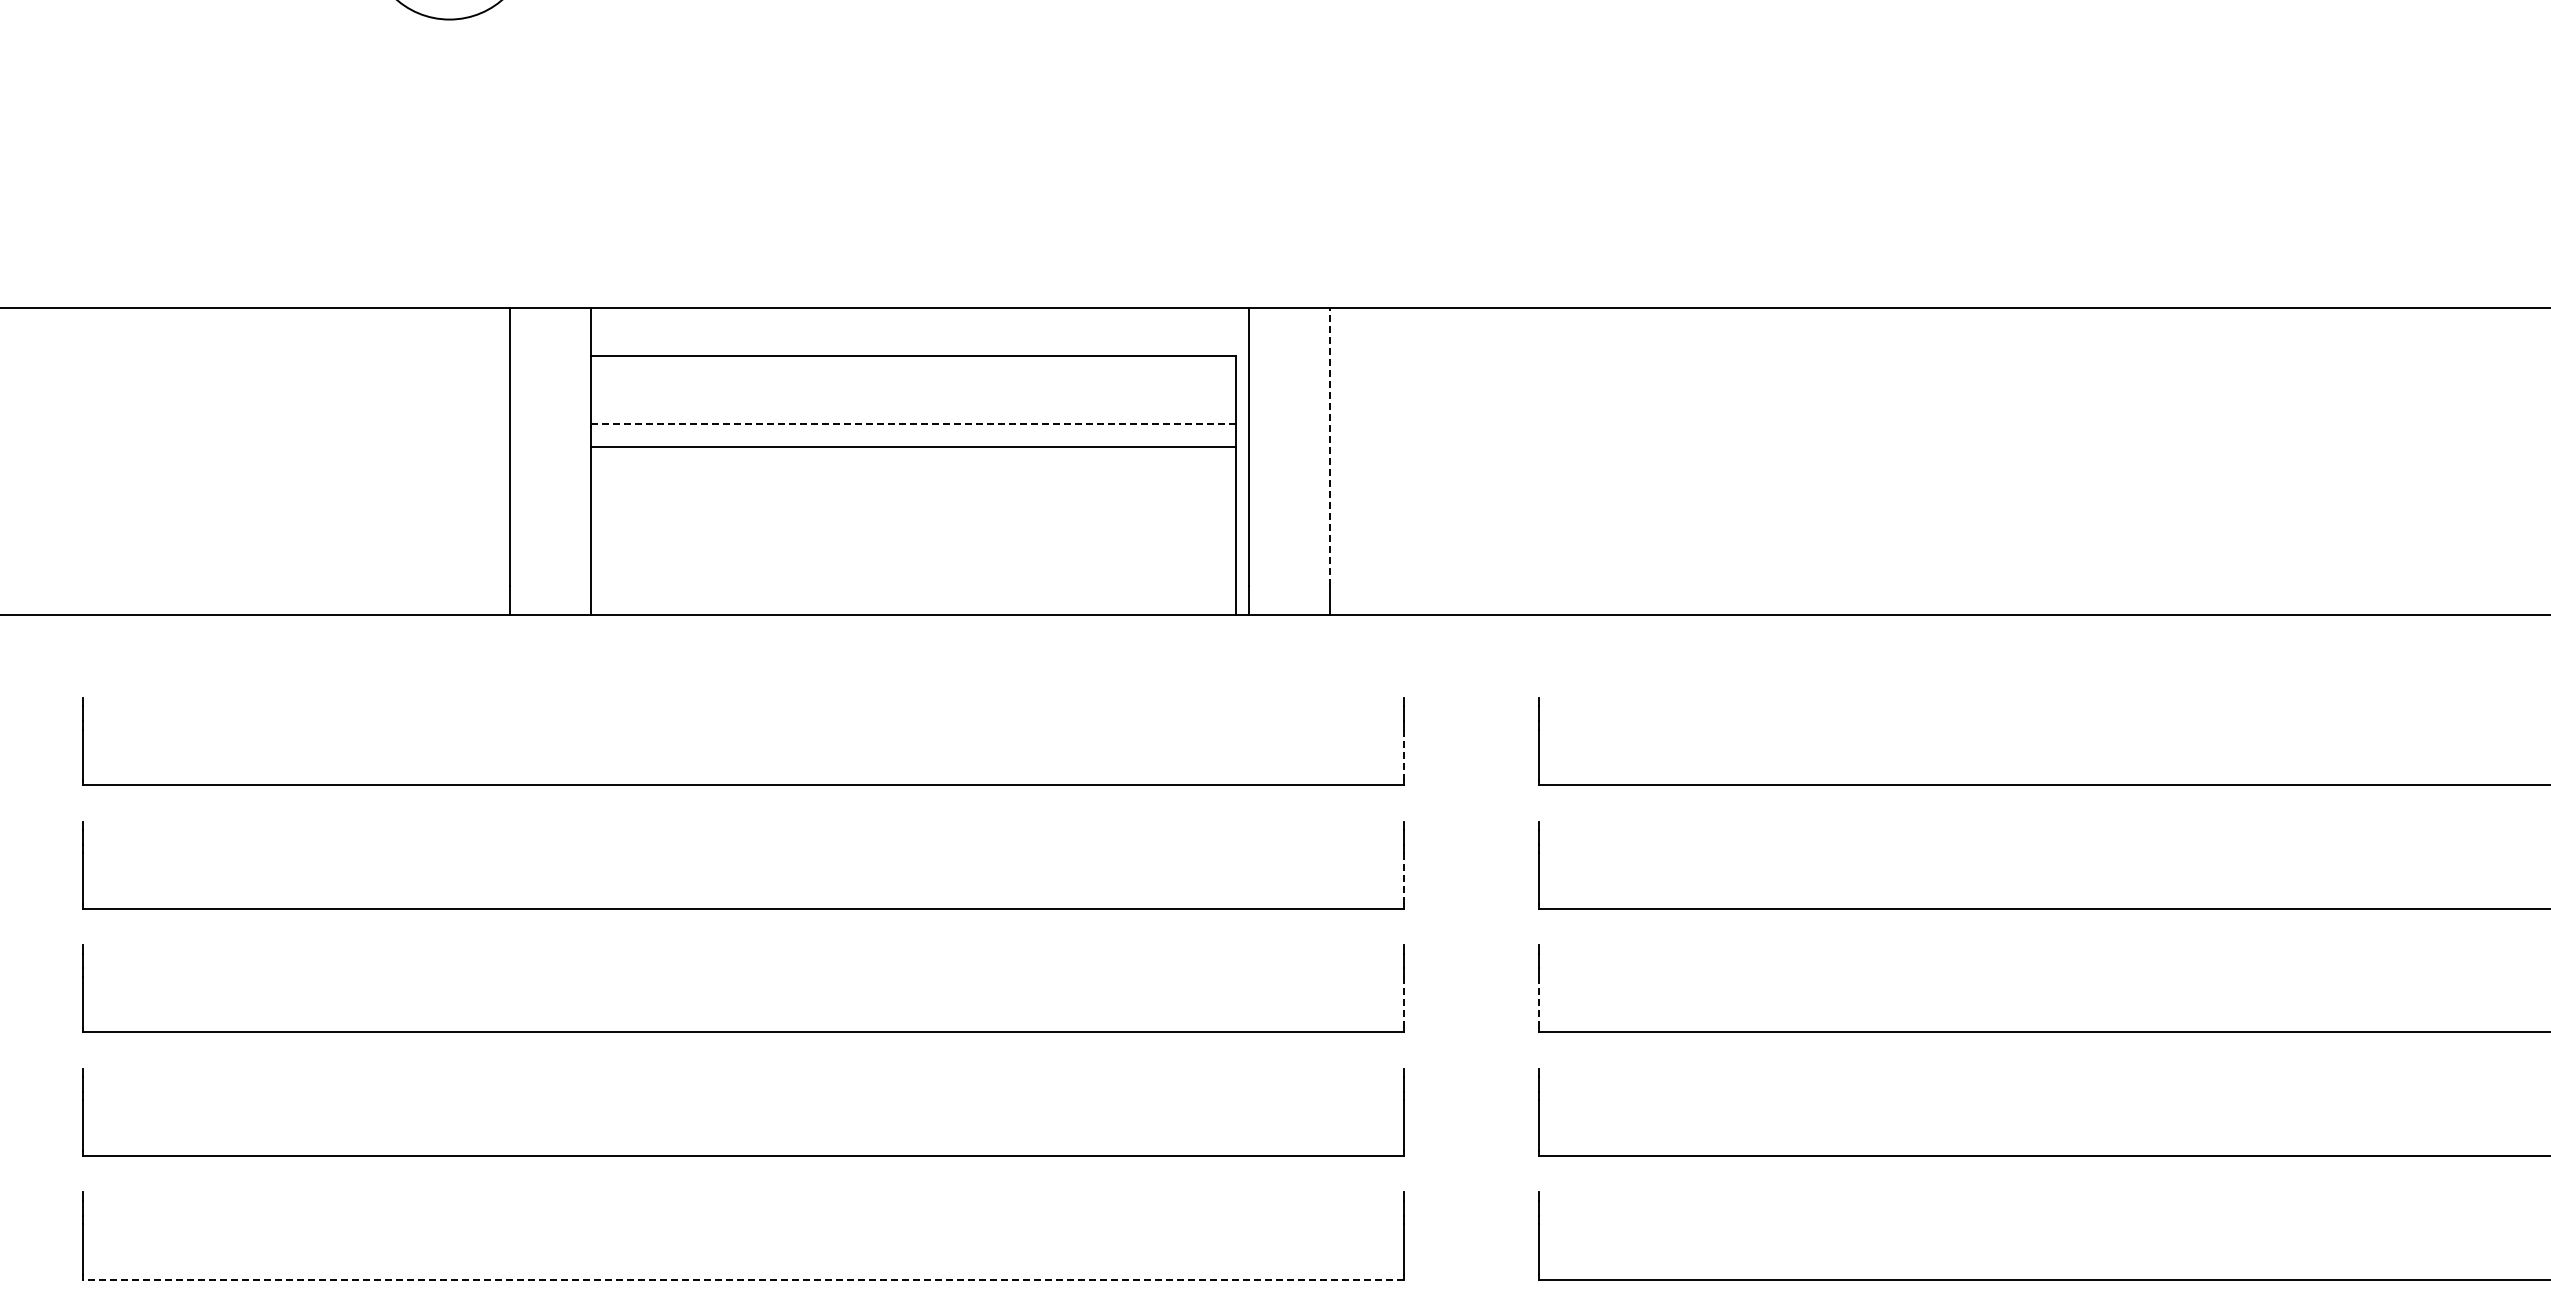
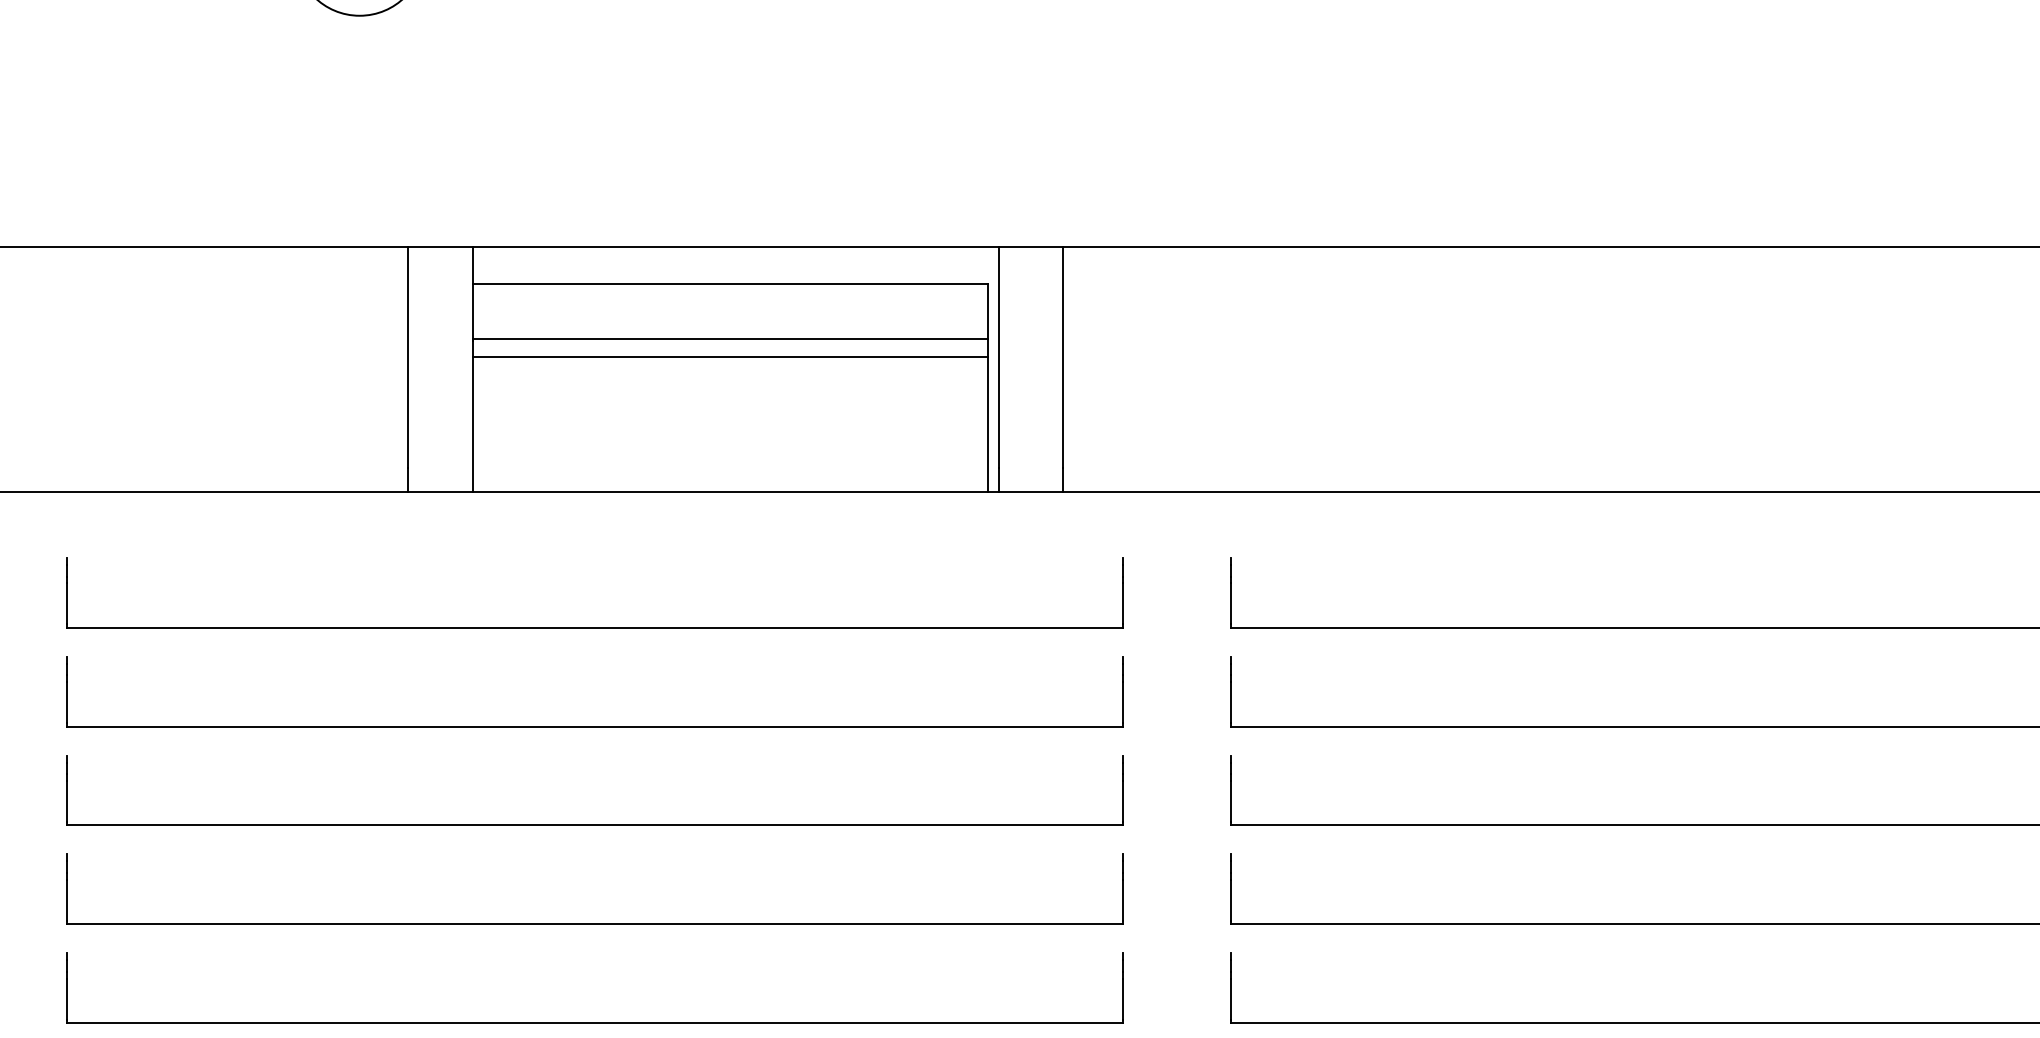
line: (912, 423) -> (729, 338), dashed -> solid
line: (1329, 447) -> (1063, 357), dashed -> solid
line: (1404, 755) -> (1123, 604), dashed -> solid
line: (1404, 878) -> (1123, 702), dashed -> solid
line: (1404, 1002) -> (1123, 801), dashed -> solid
line: (1538, 1002) -> (1230, 801), dashed -> solid
line: (743, 1279) -> (594, 1023), dashed -> solid

